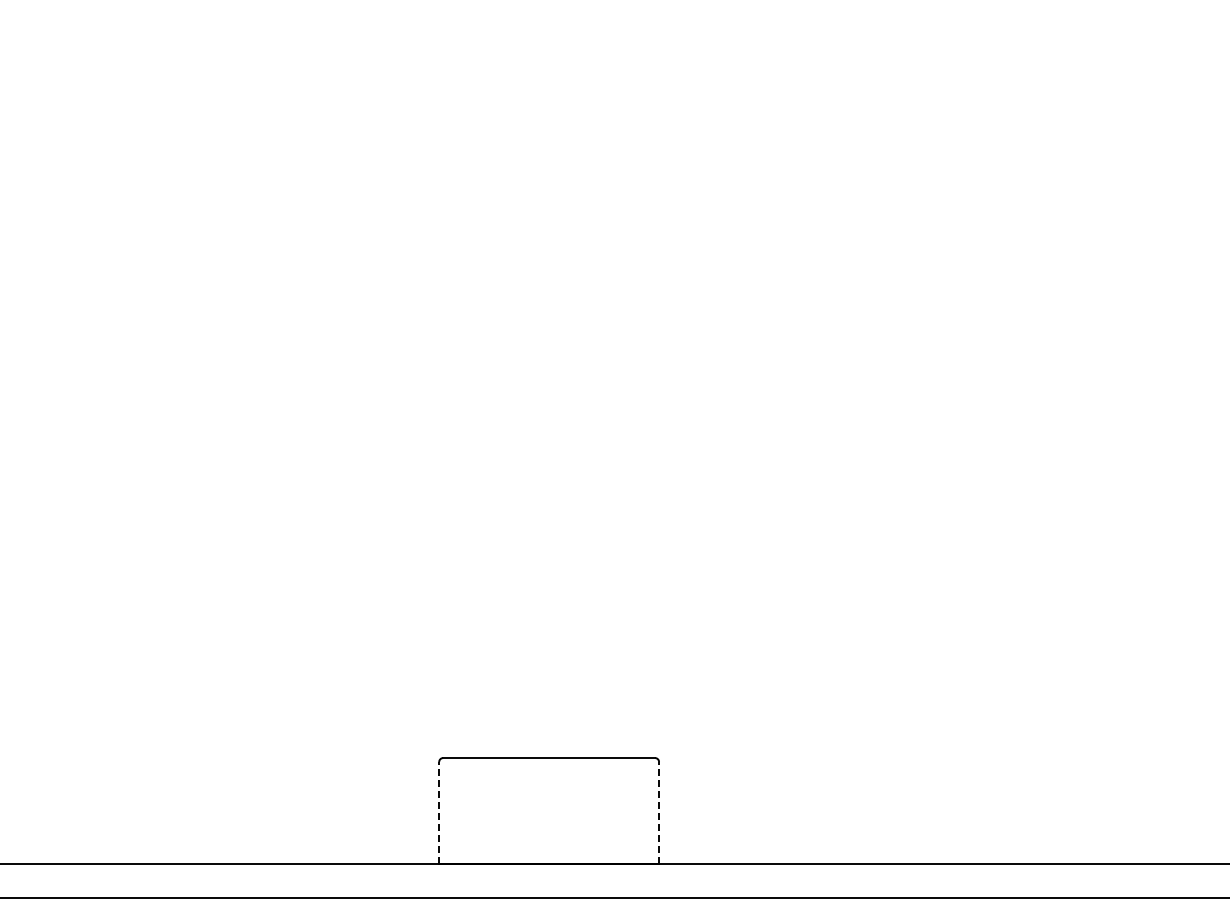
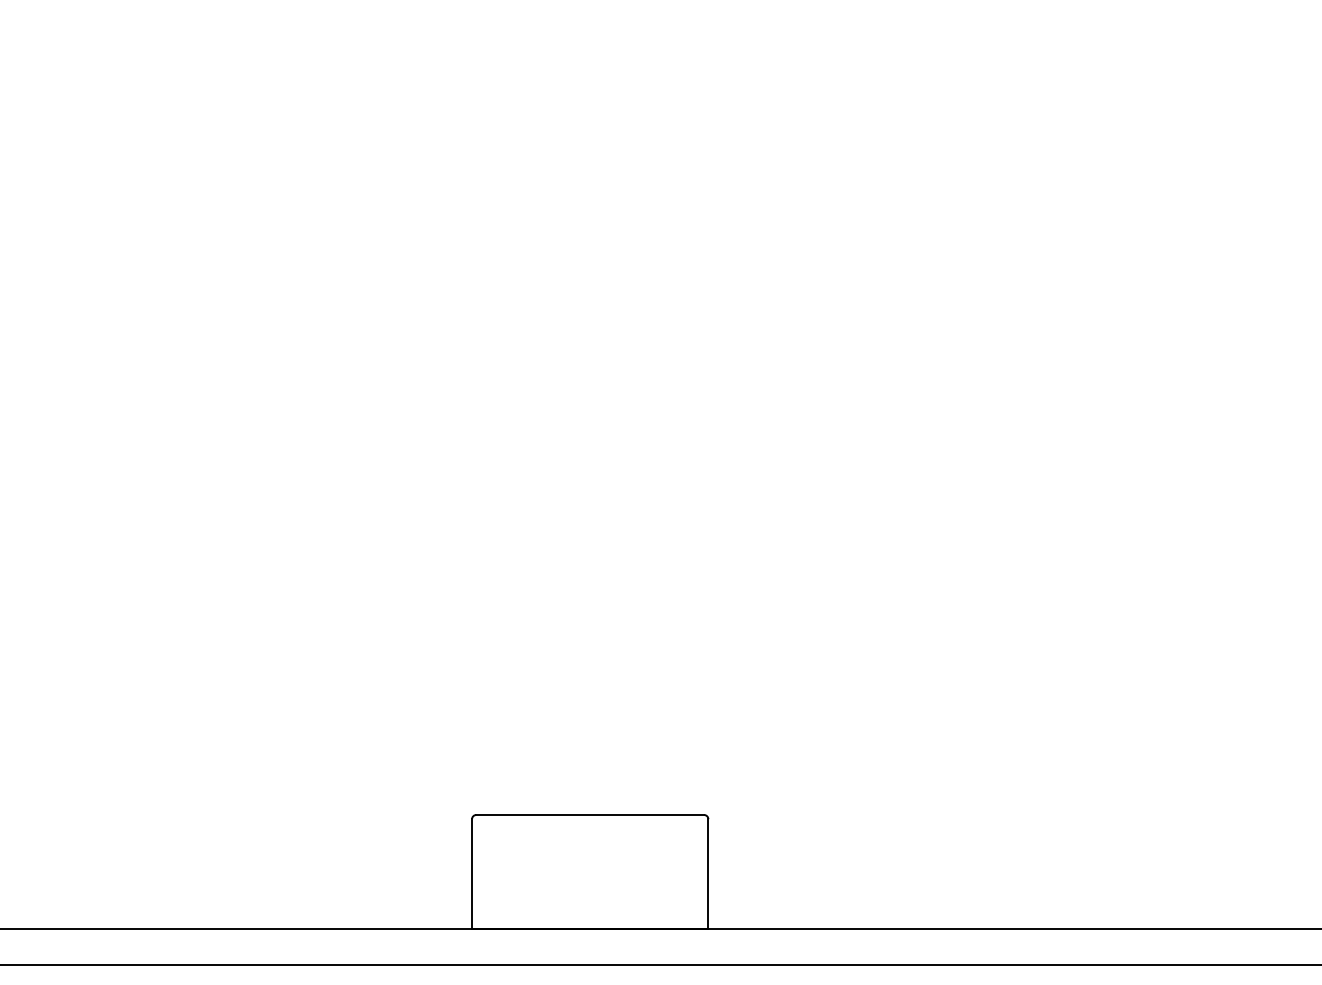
line: (439, 812) -> (472, 873), dashed -> solid
line: (659, 812) -> (708, 873), dashed -> solid

